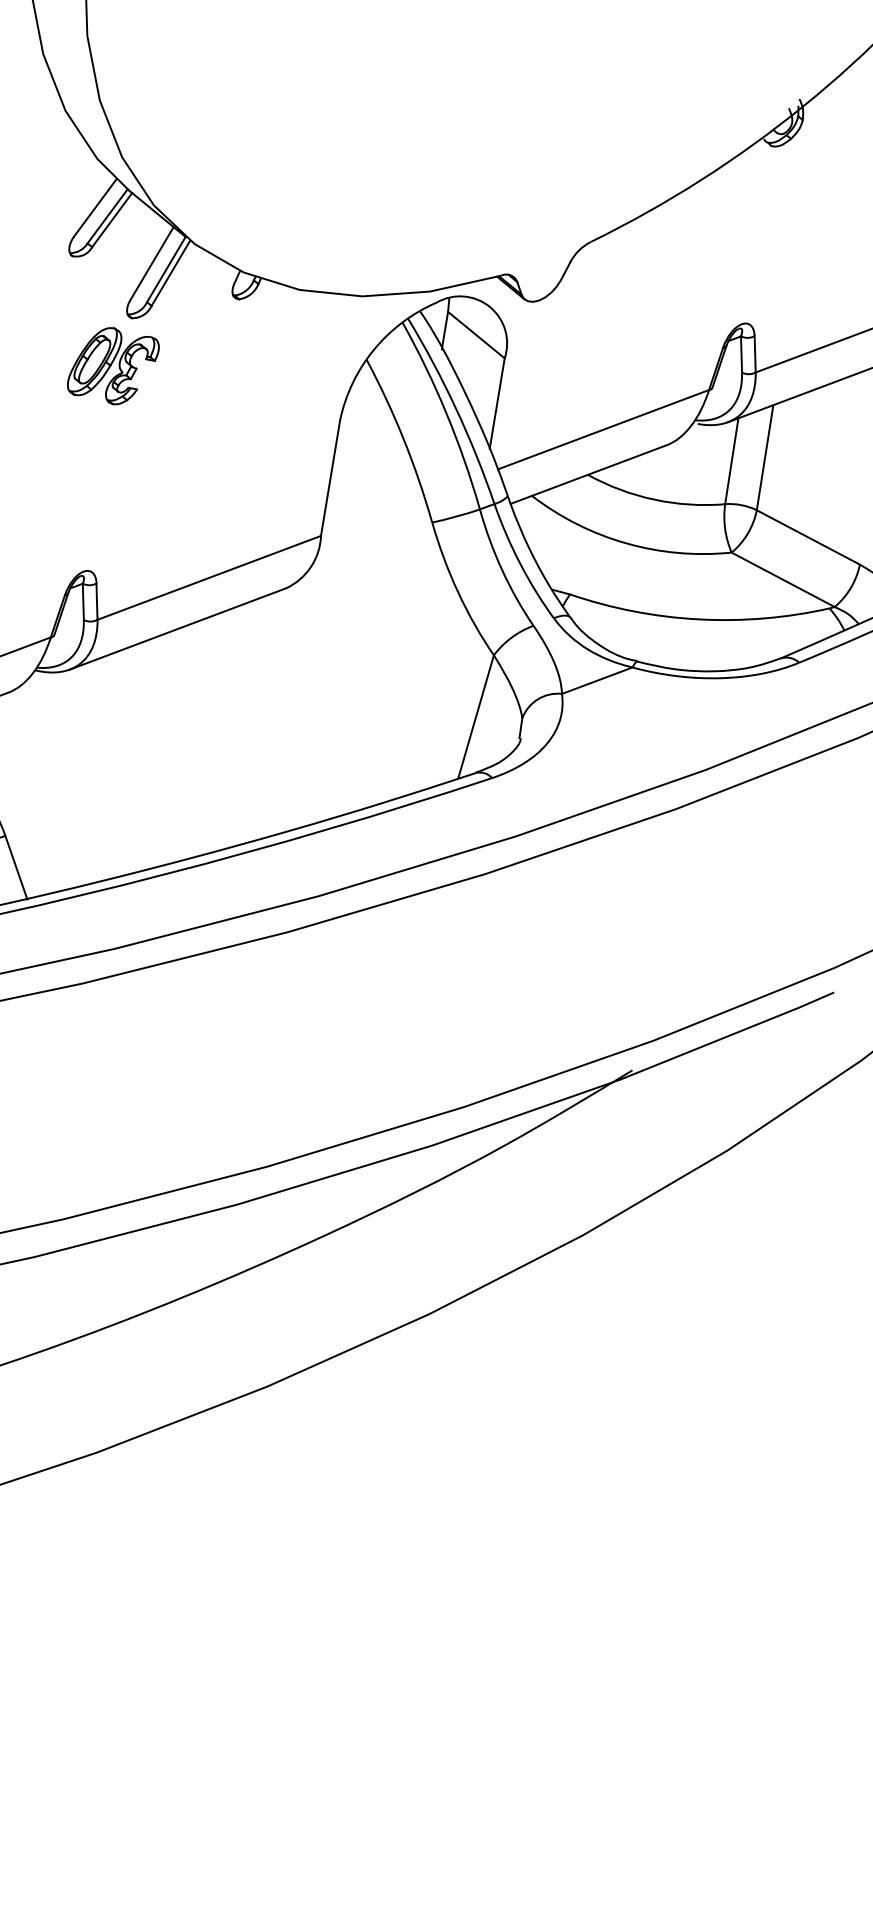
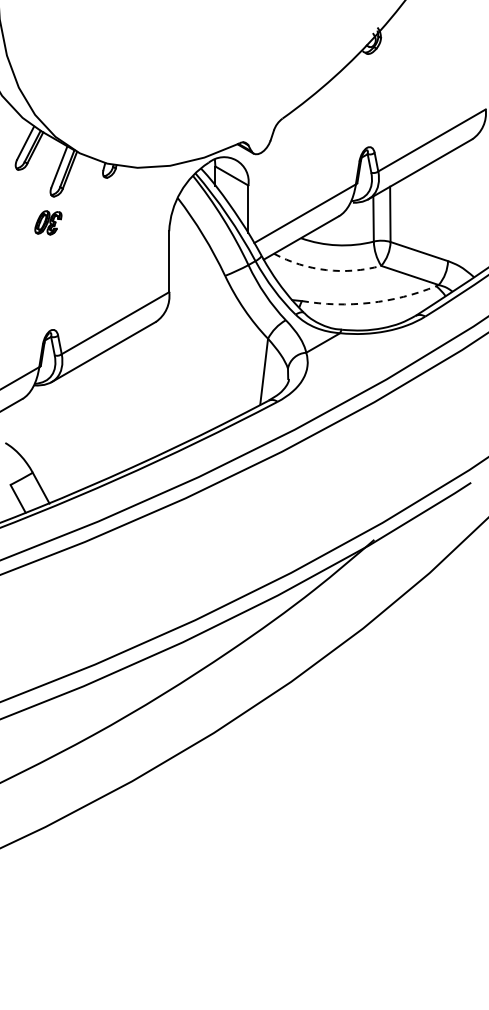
part: (113, 365) -> (48, 222), size x0.6
arc: (626, 544) -> (326, 270), solid -> dashed
arc: (699, 618) -> (370, 302), solid -> dashed

